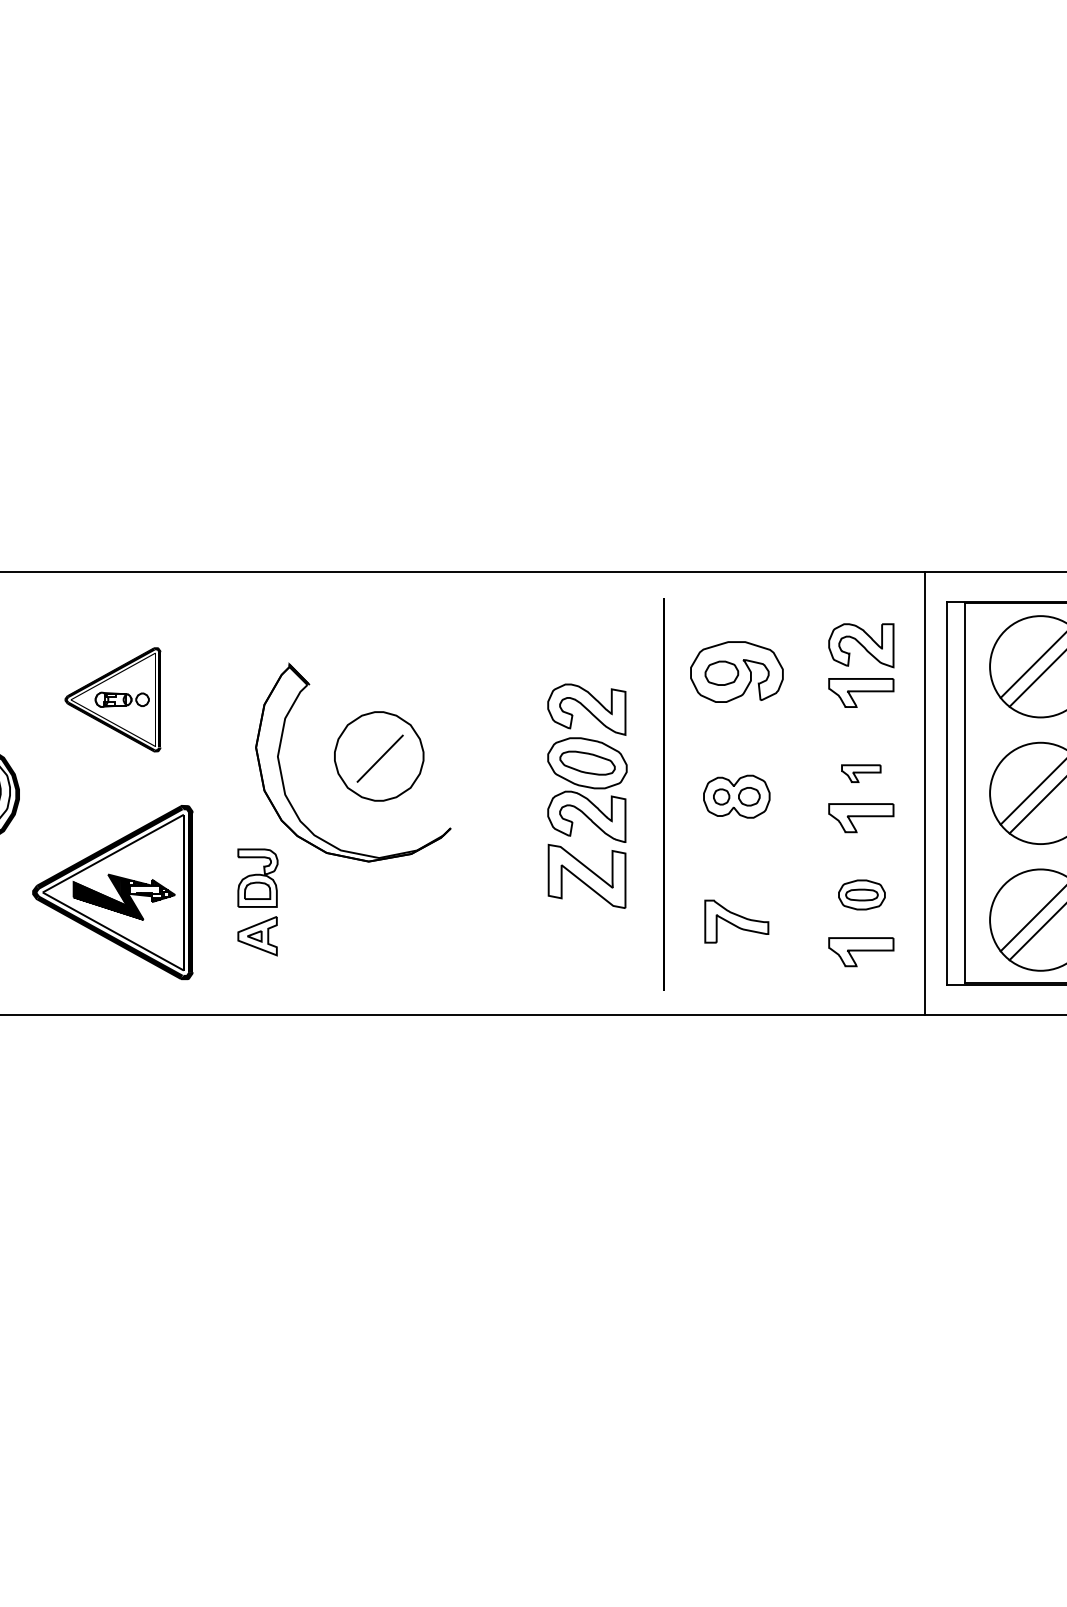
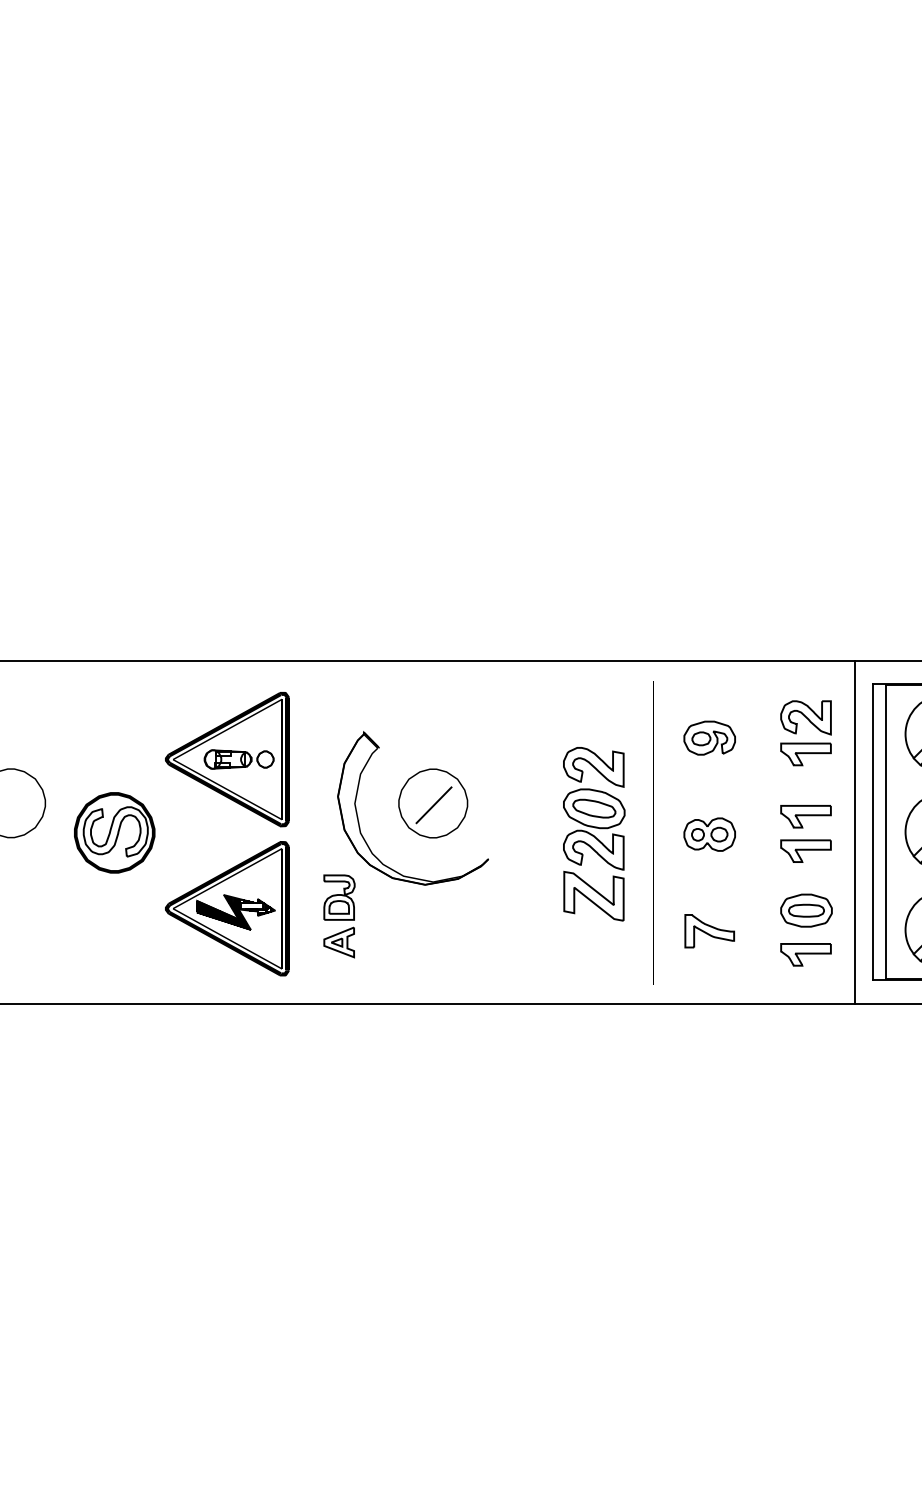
part: (736, 671) -> (709, 737), size x0.71
part: (113, 699) -> (227, 759), size x1.67
part: (860, 773) -> (805, 816), size x1.67
part: (861, 894) -> (806, 910), size x1.43

